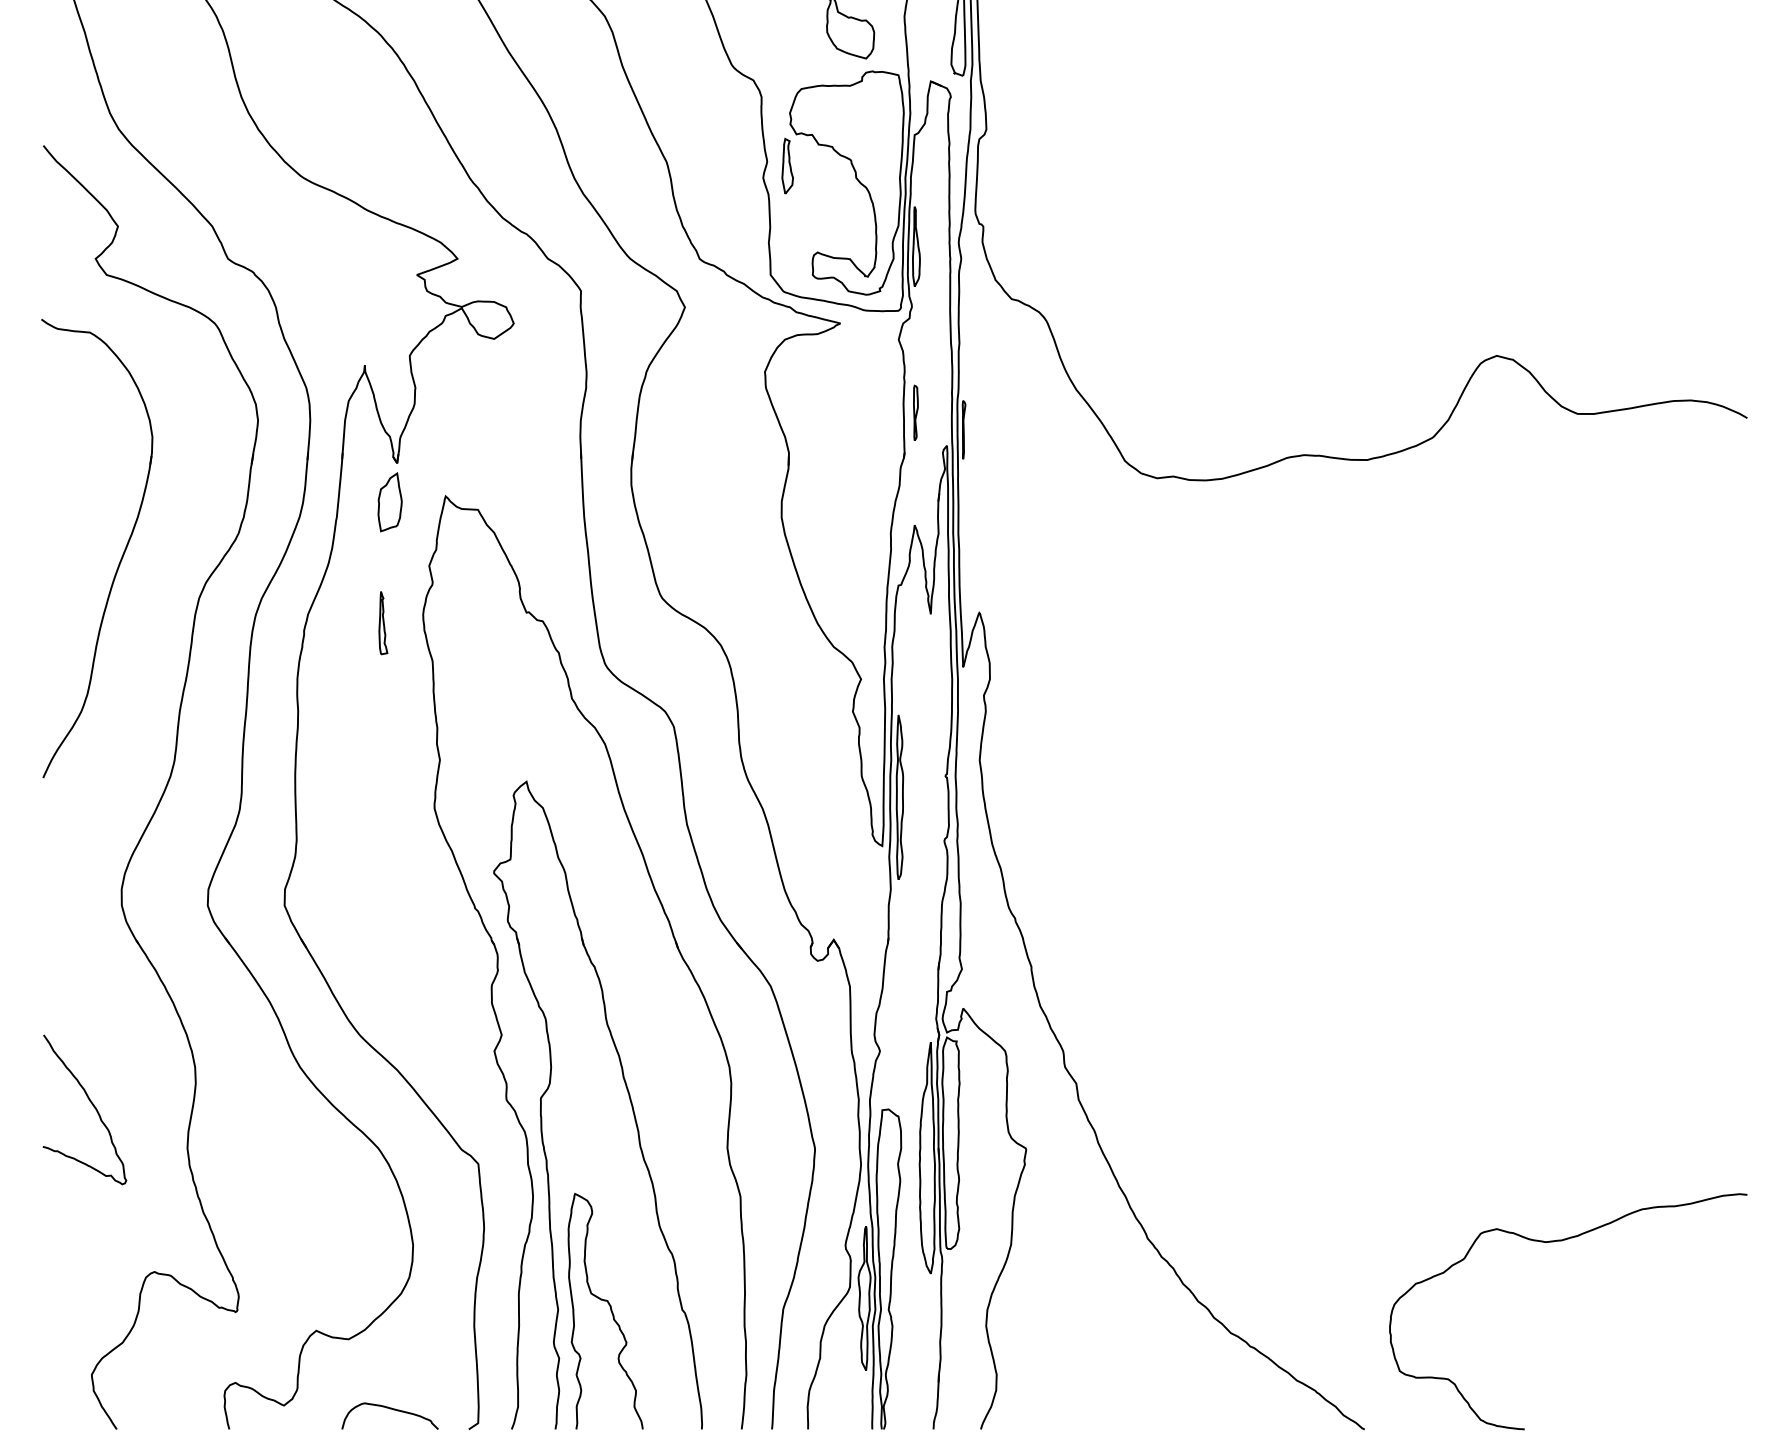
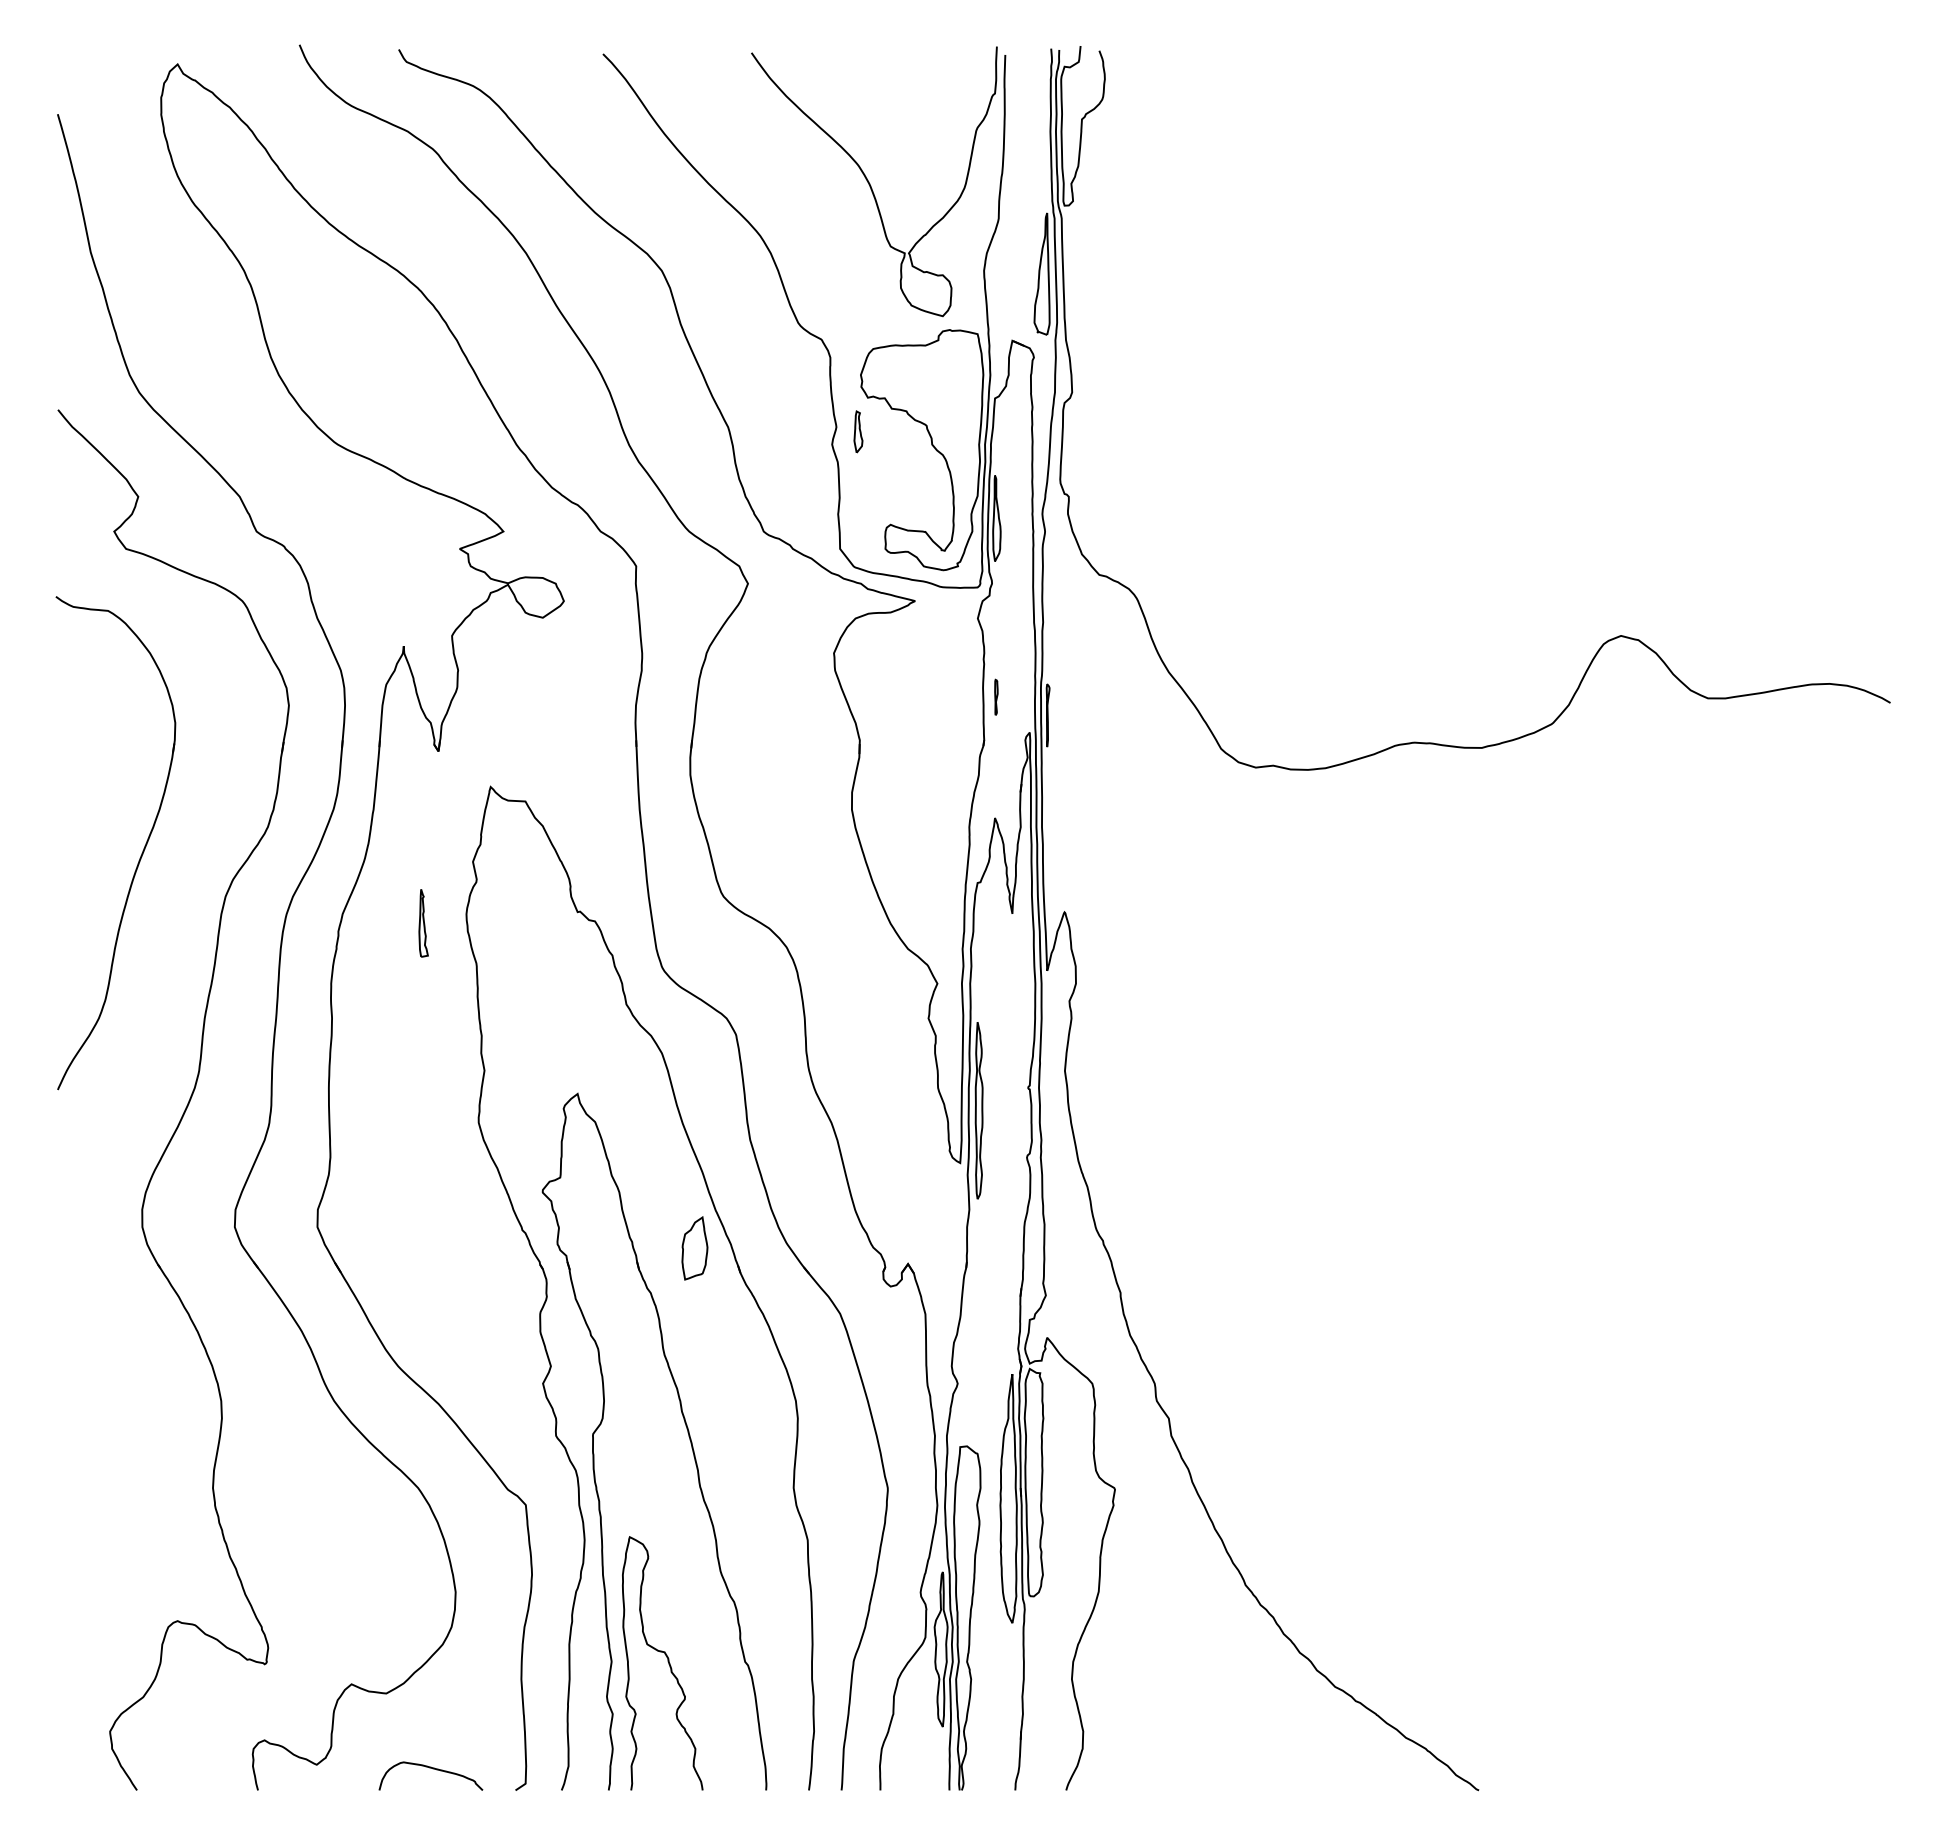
part: (787, 165) -> (858, 431), size x0.7
part: (916, 413) -> (996, 697), size x0.6
part: (389, 502) -> (694, 1248), moved
curve: (91, 1104) -> (109, 1440), removed
curve: (1561, 1241) -> (1690, 1588), removed

